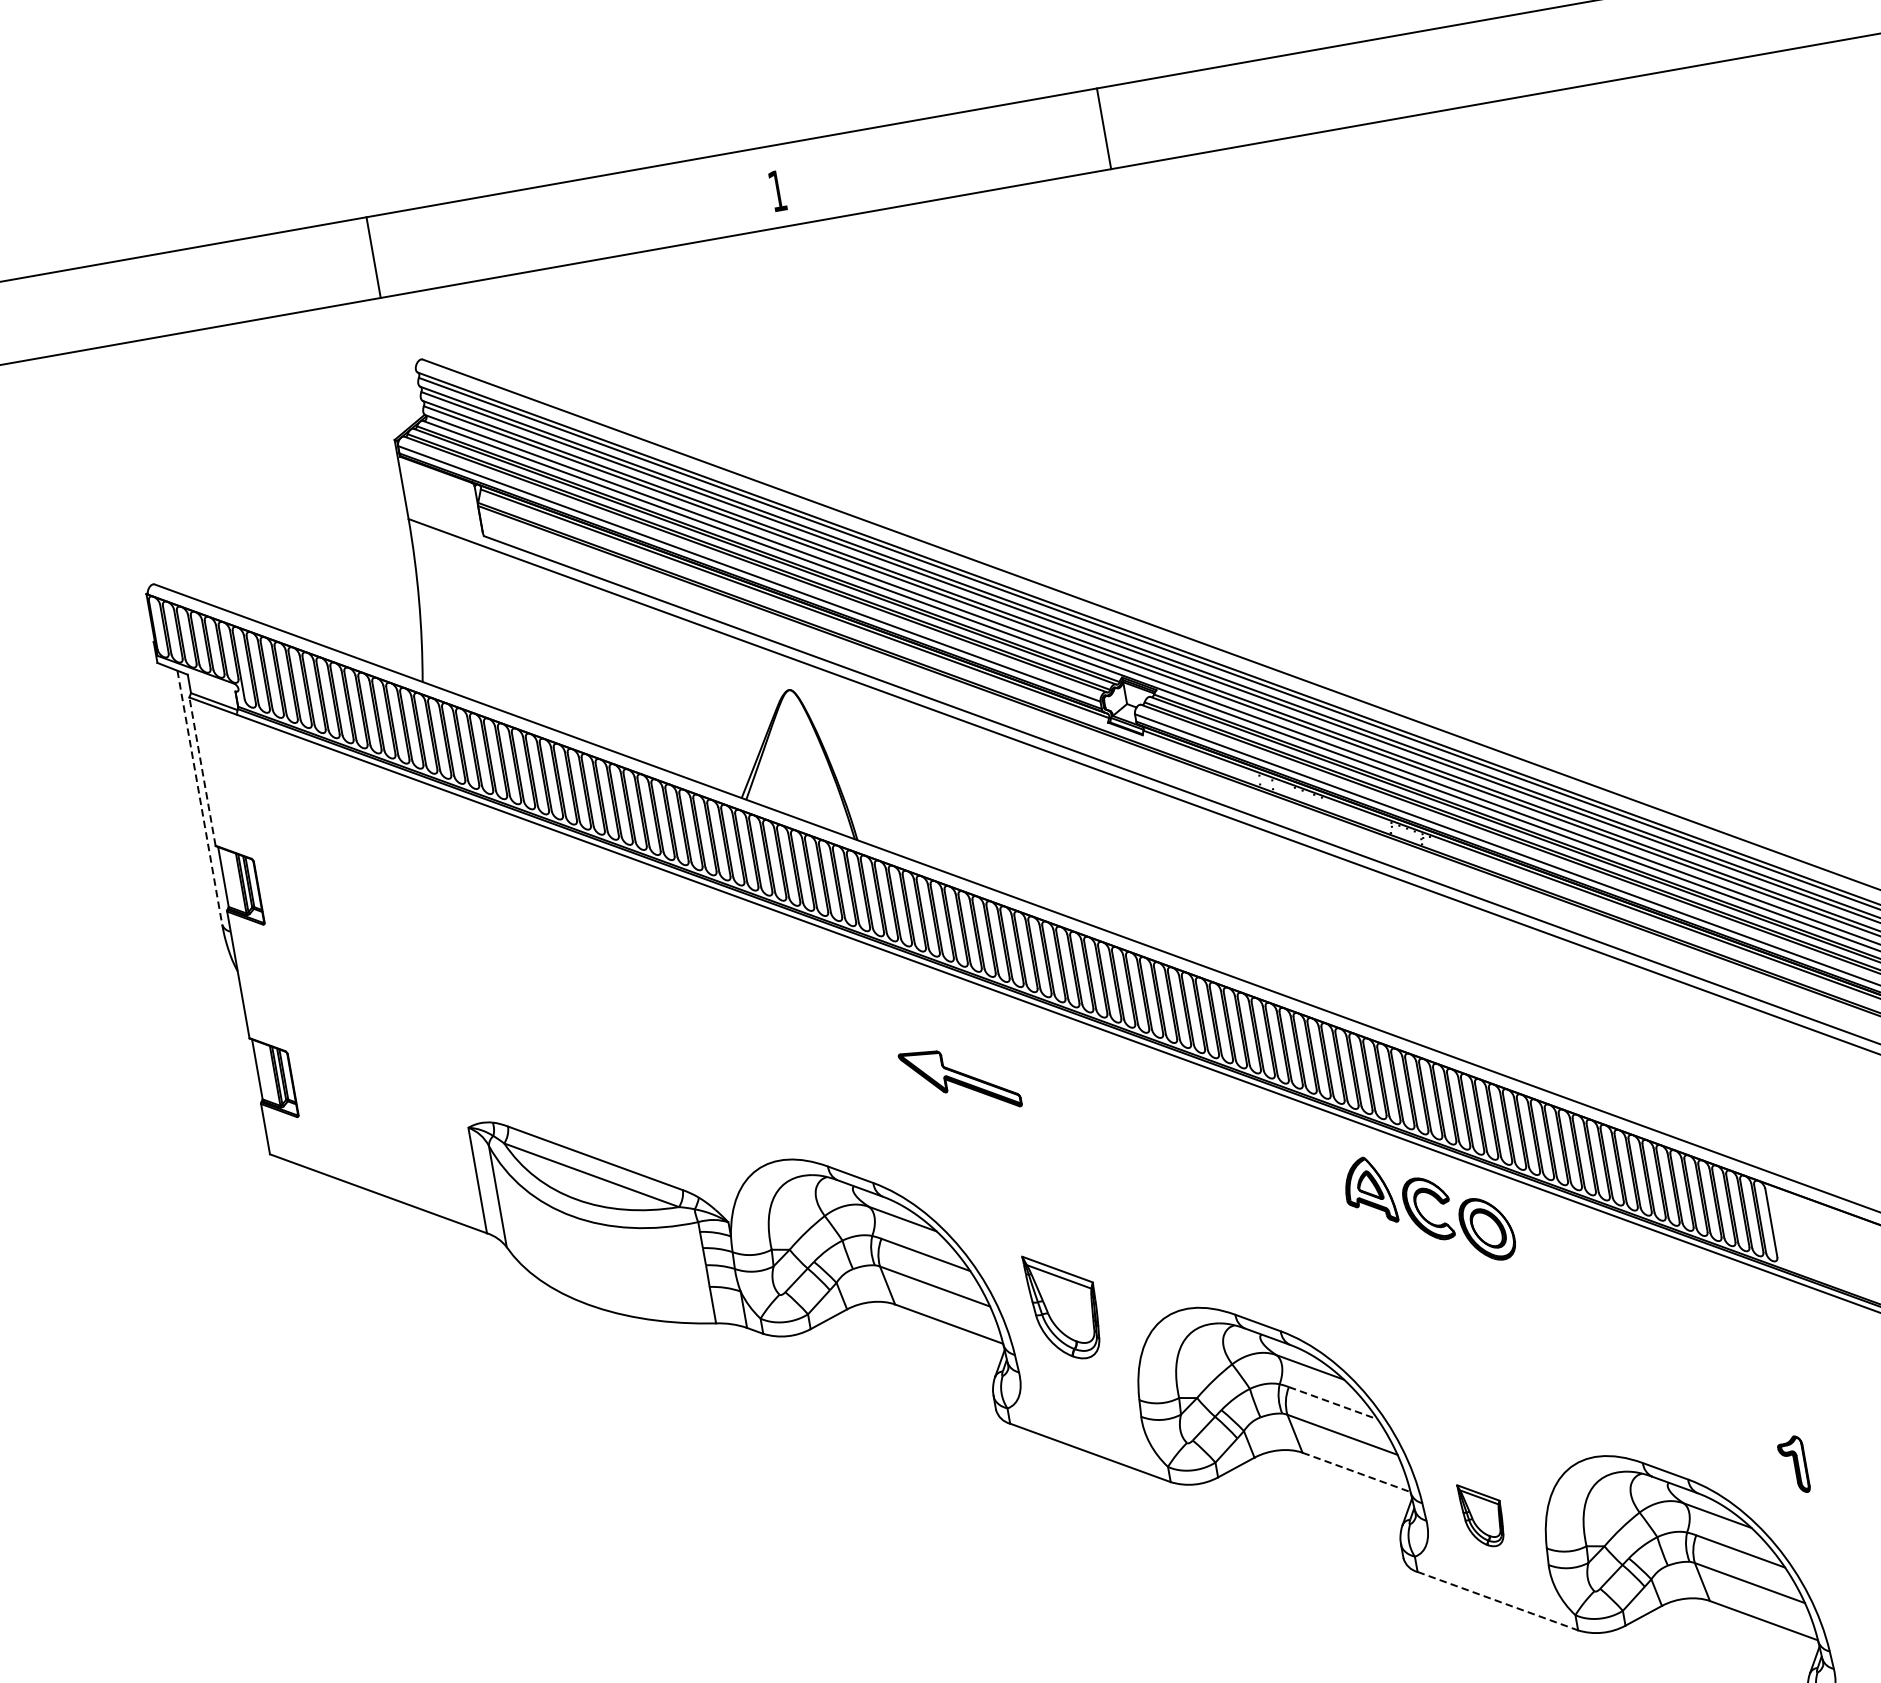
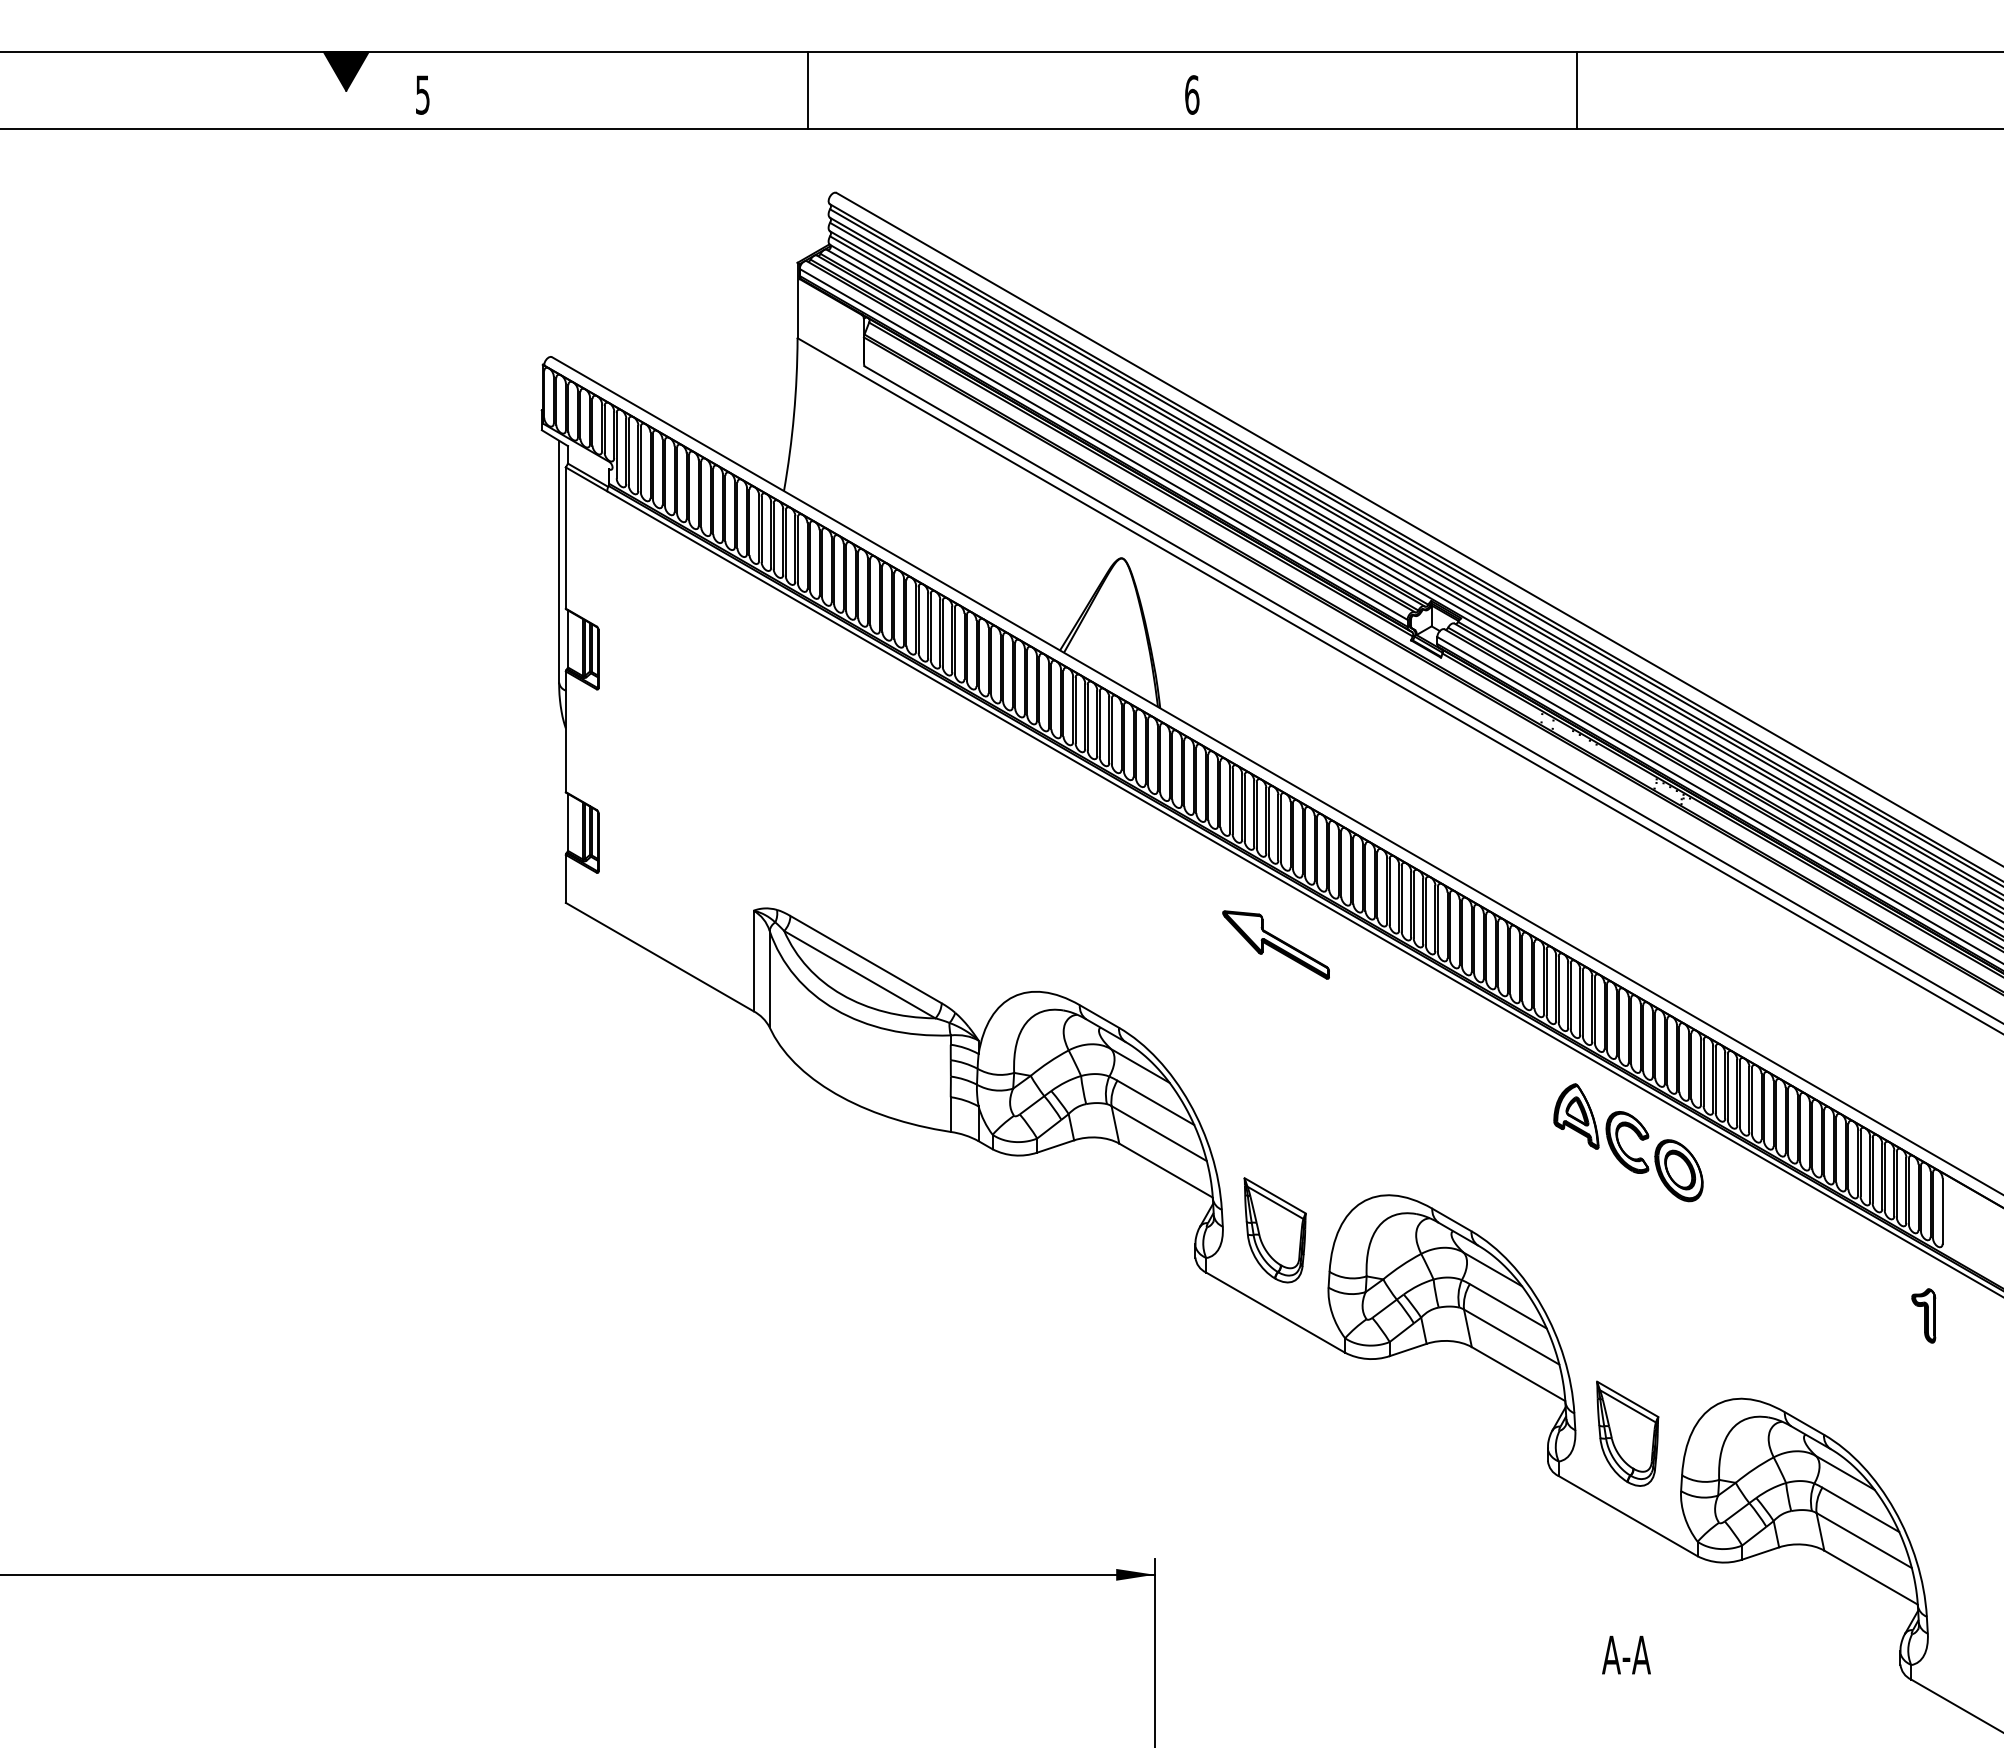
line: (1104, 128) -> (1577, 90), moved
text: (777, 190) -> (1192, 94), 1 -> 6
line: (202, 772) -> (565, 538), dashed -> solid
line: (200, 797) -> (559, 561), dashed -> solid
part: (959, 1079) -> (1275, 944), moved
part: (1063, 1306) -> (1274, 1230), moved
line: (1333, 1403) -> (1508, 1306), dashed -> solid
part: (1793, 1465) -> (1923, 1315), moved
line: (1356, 1472) -> (1518, 1374), dashed -> solid
part: (1481, 1514) -> (1627, 1433), size x1.67
line: (1498, 1601) -> (1628, 1516), dashed -> solid

